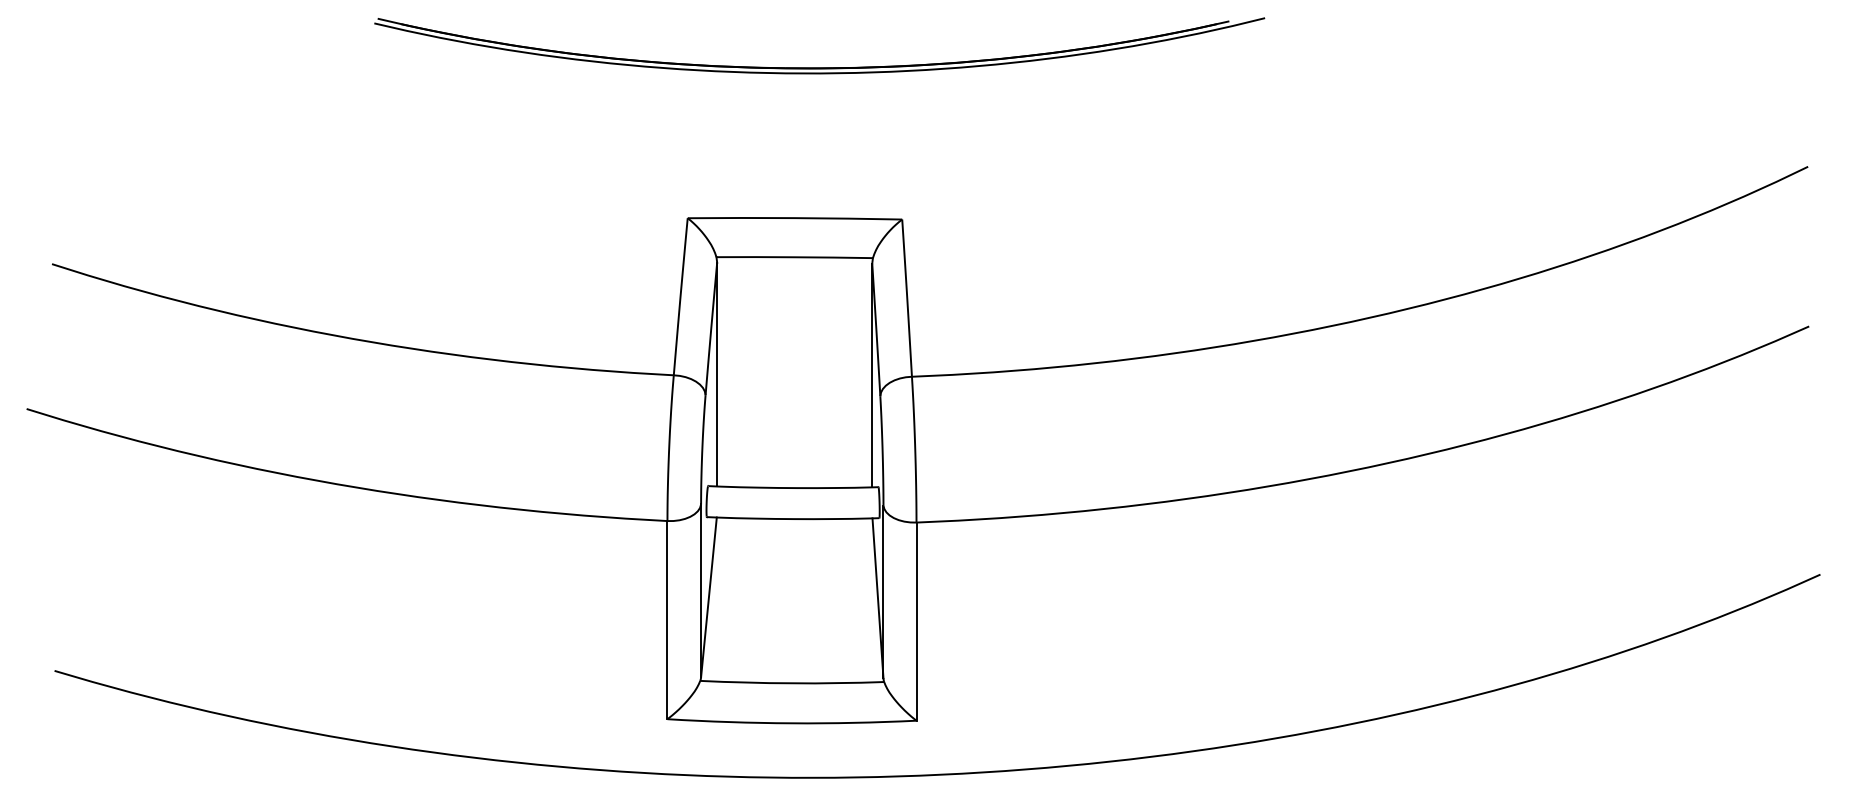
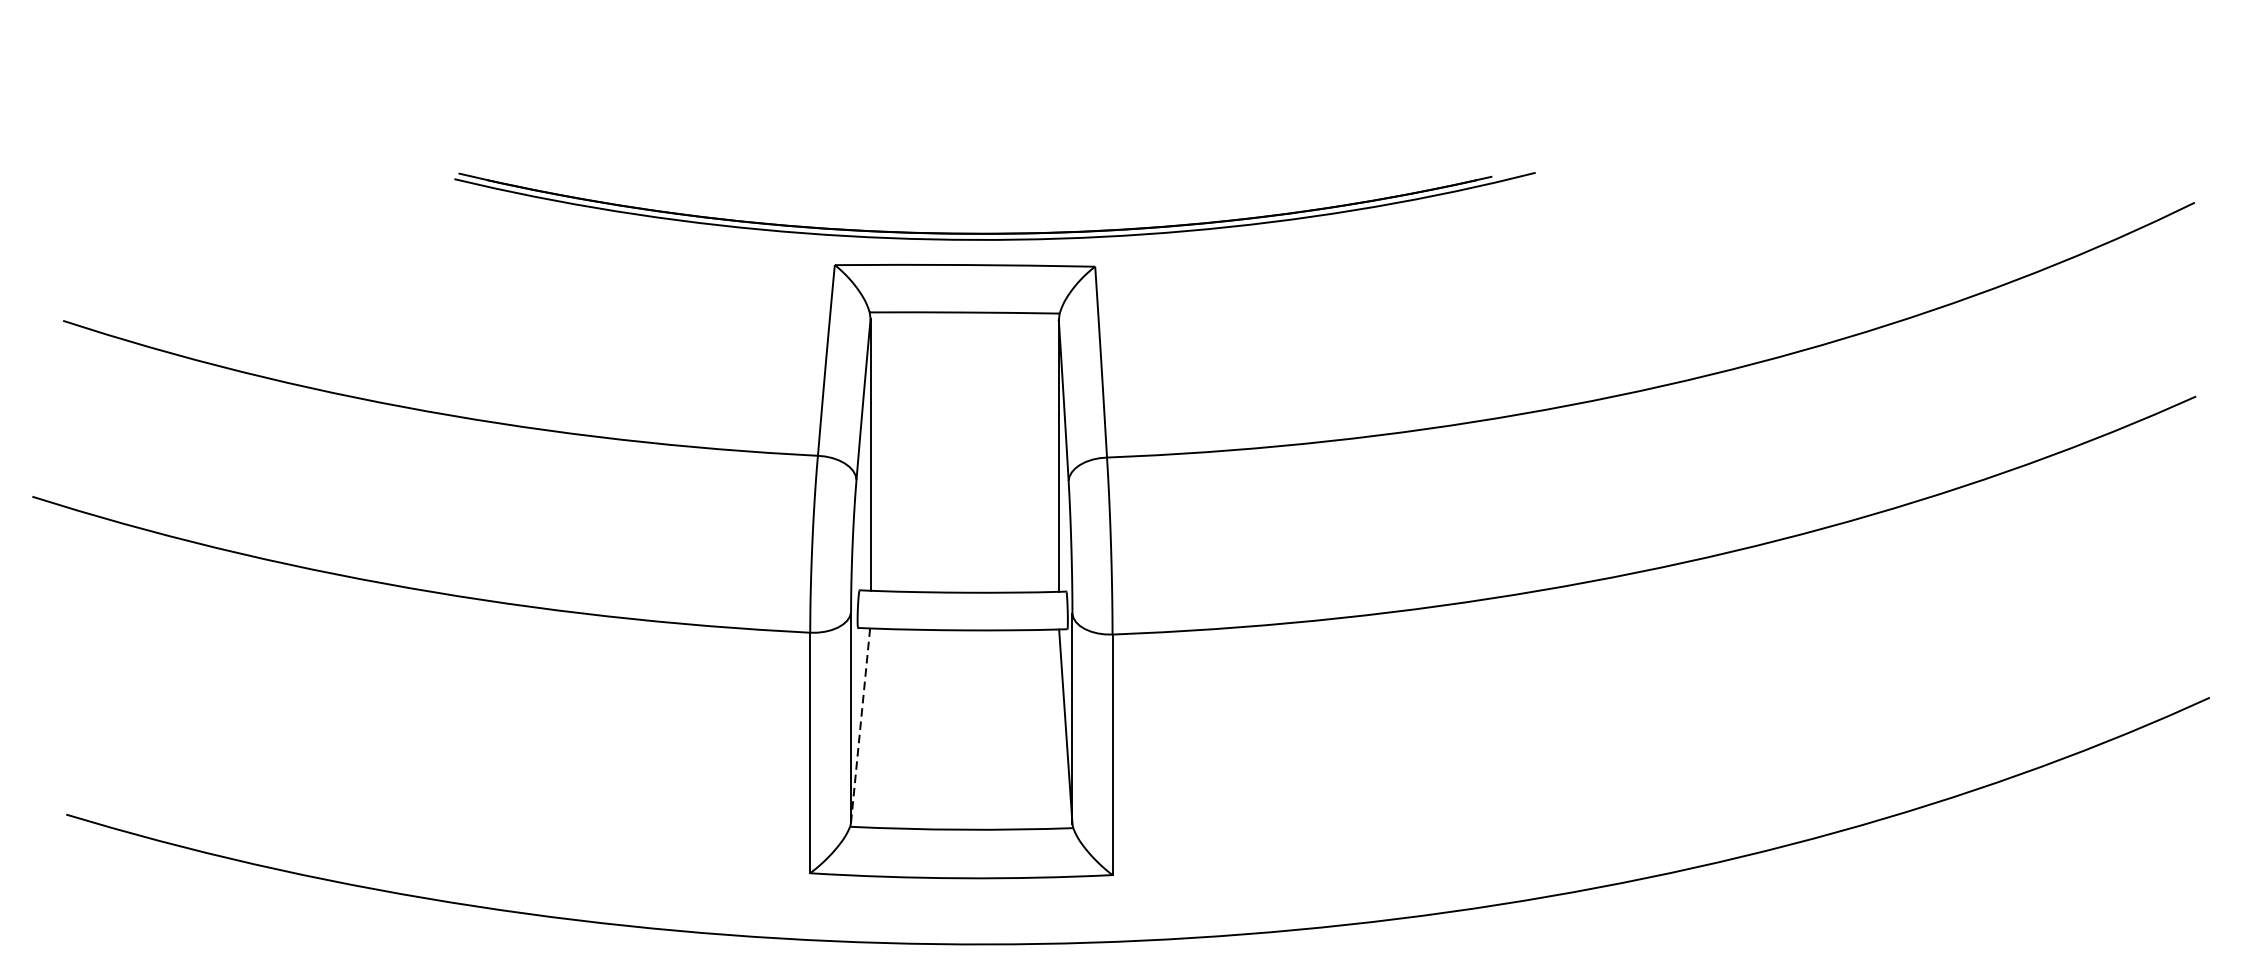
part: (819, 67) -> (994, 232), moved
line: (708, 597) -> (860, 725), solid -> dashed

